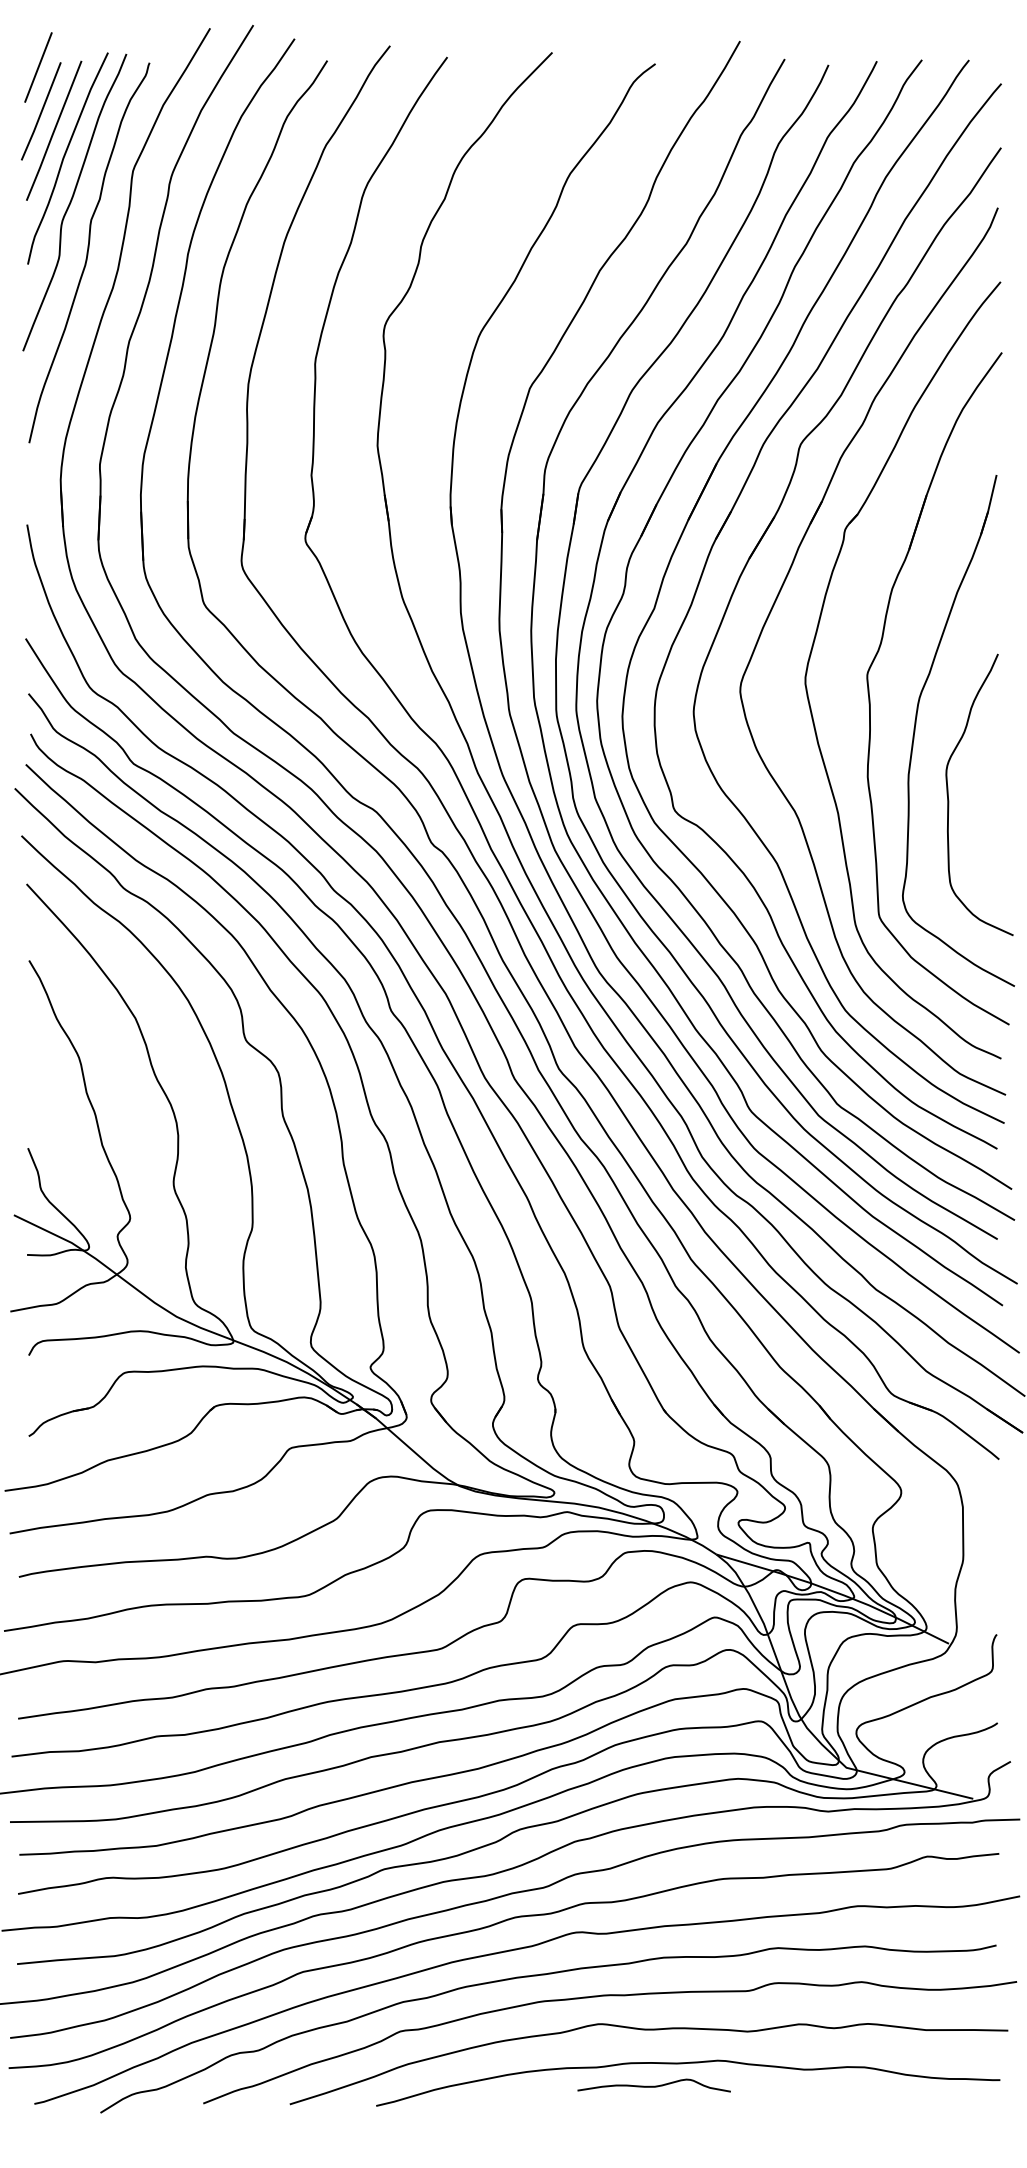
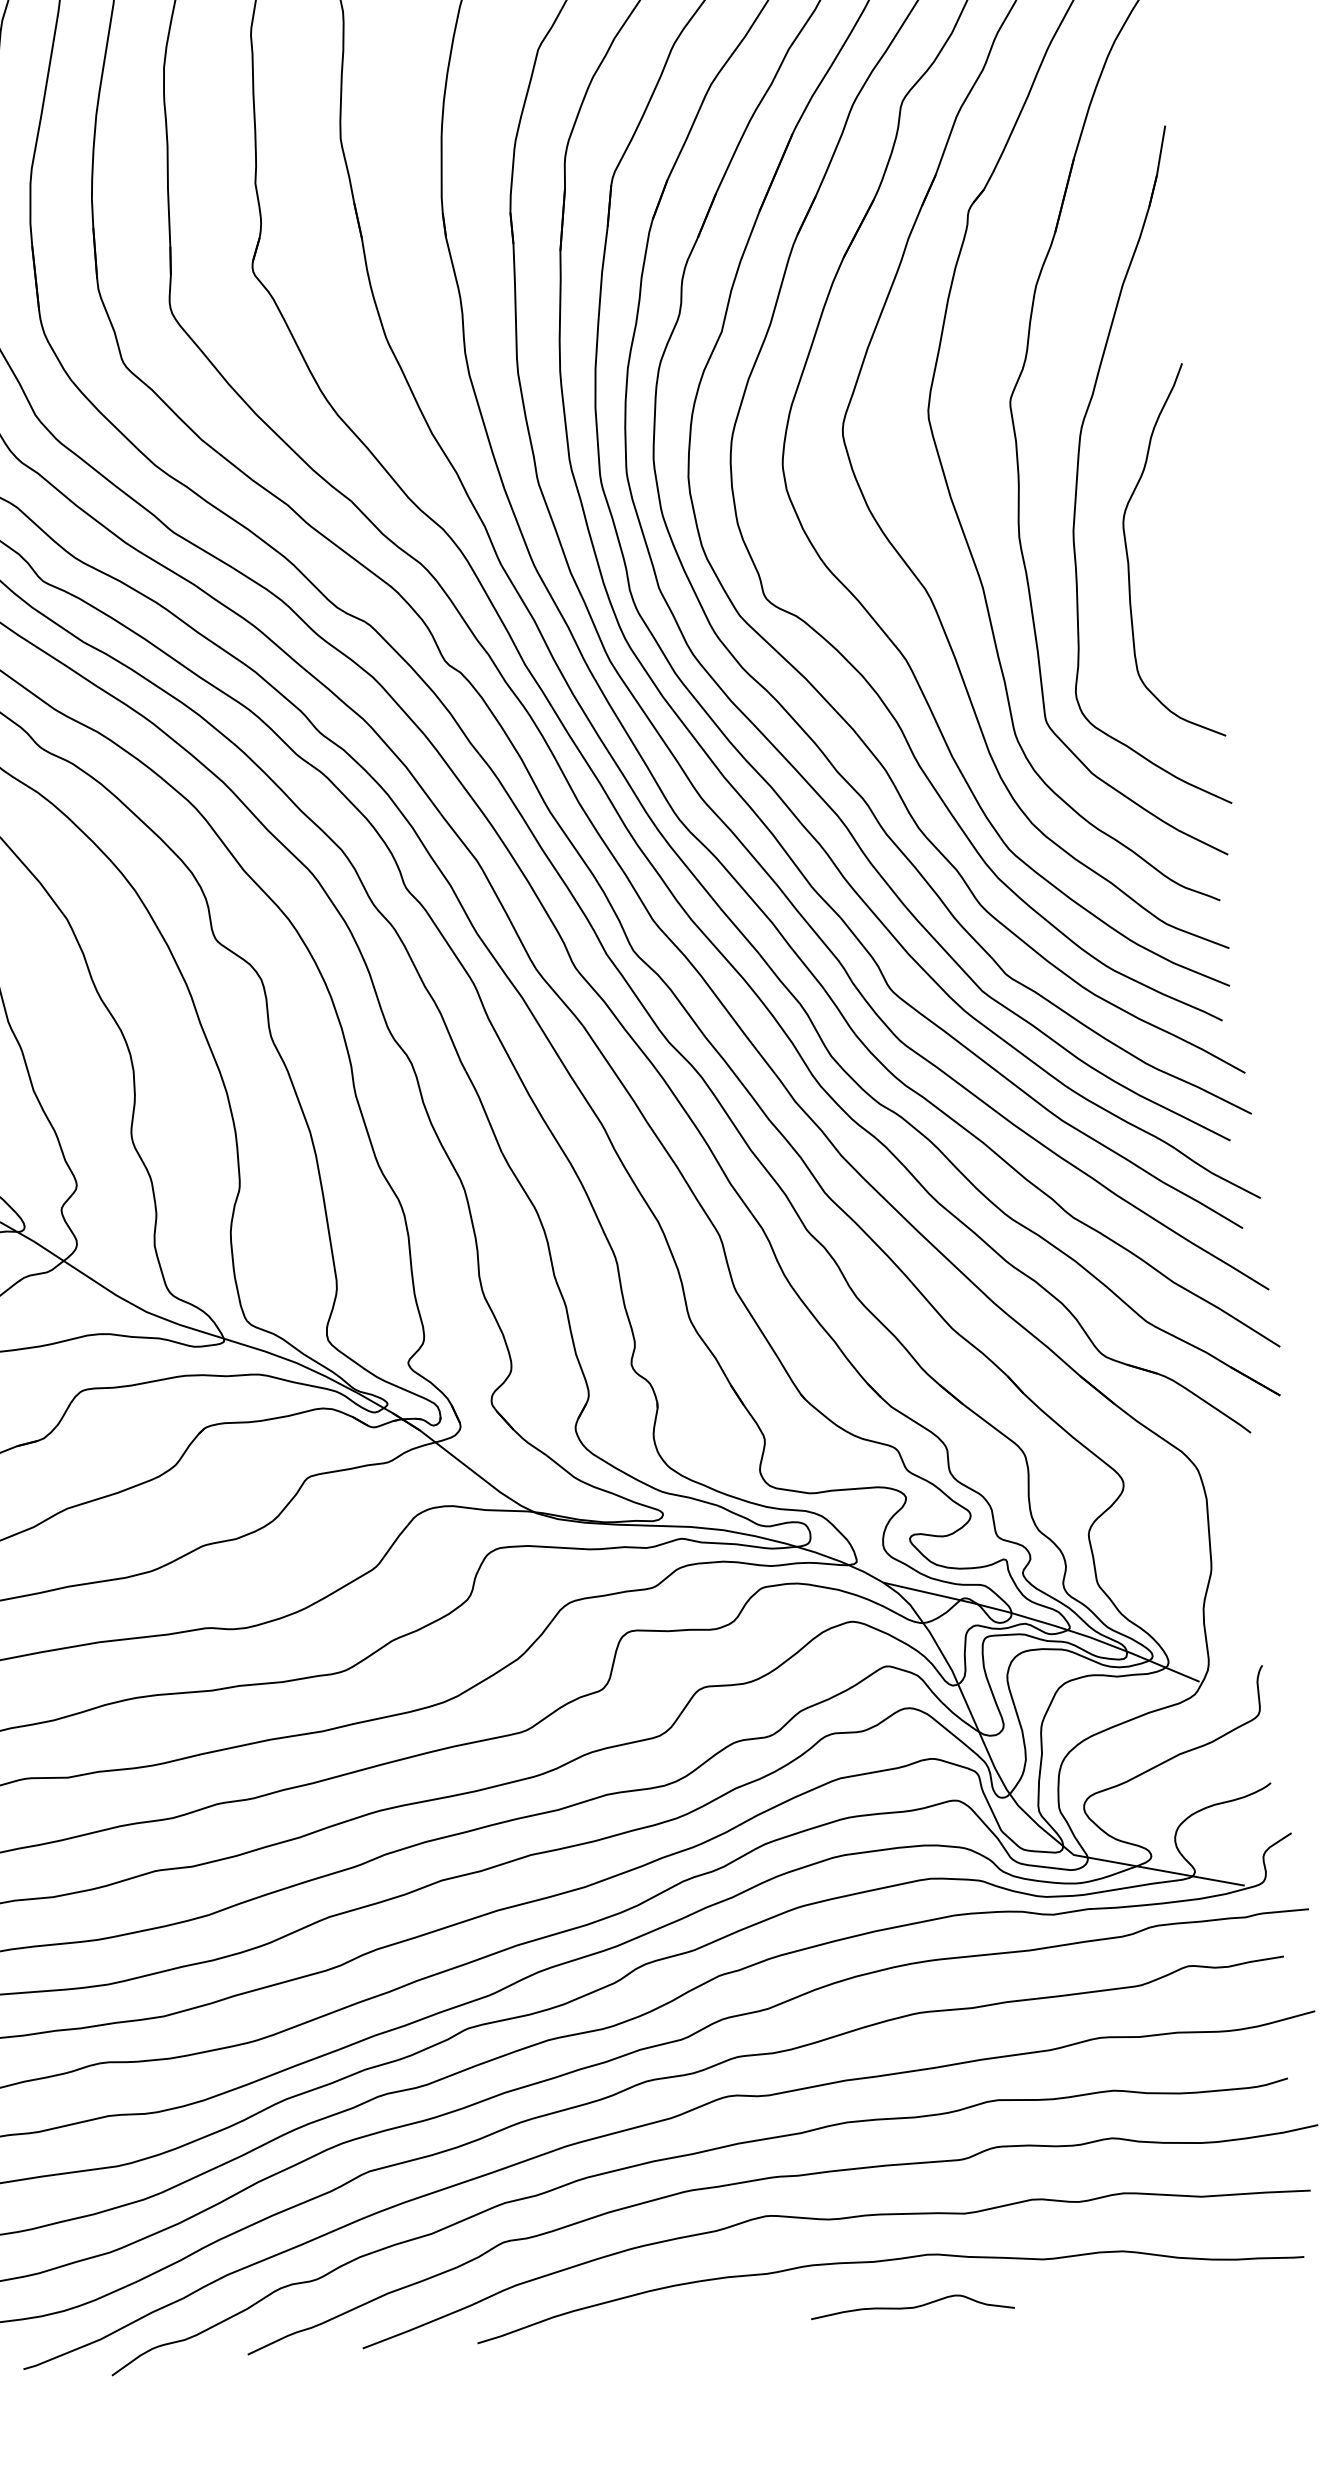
curve: (653, 2085) -> (911, 2306), moved

